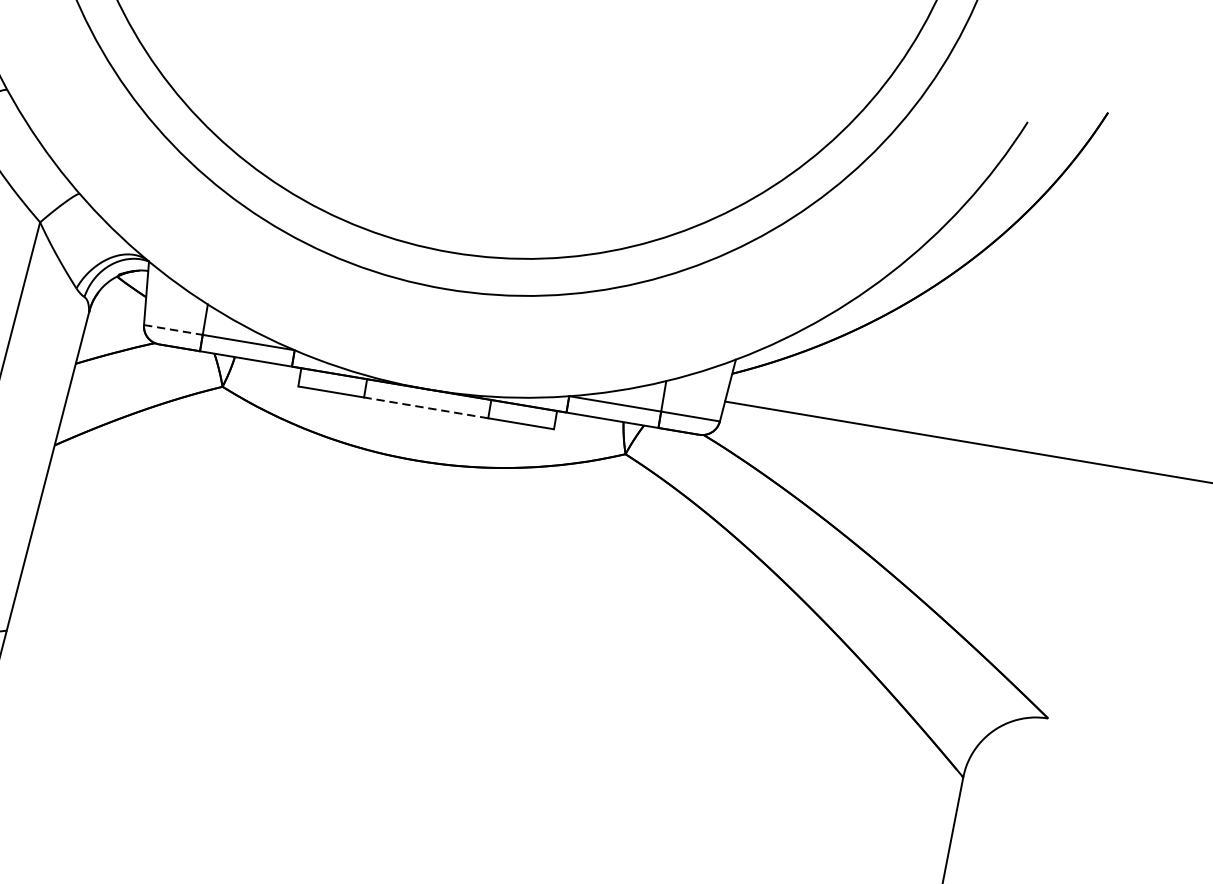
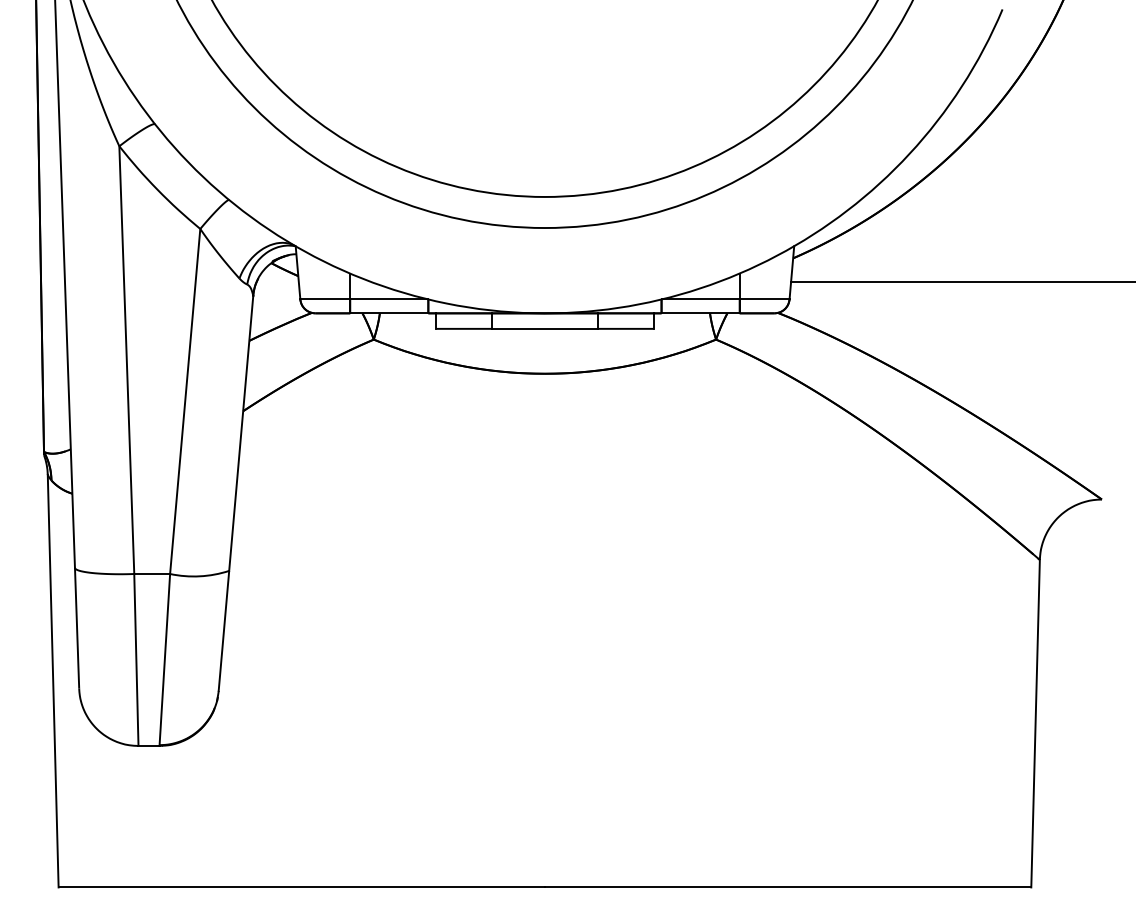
line: (173, 330) -> (325, 299), dashed -> solid
line: (425, 407) -> (544, 328), dashed -> solid

